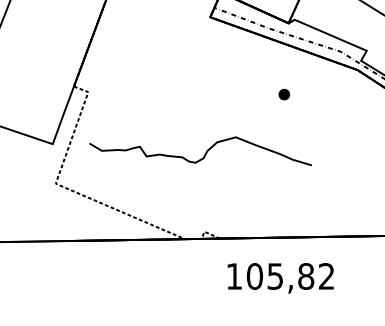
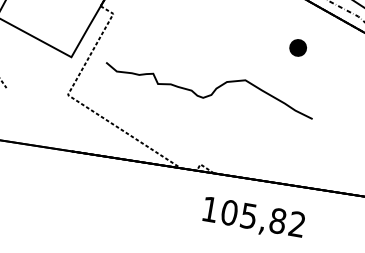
part: (283, 94) -> (297, 47), size x1.6
text: (280, 278) -> (253, 218), moved

